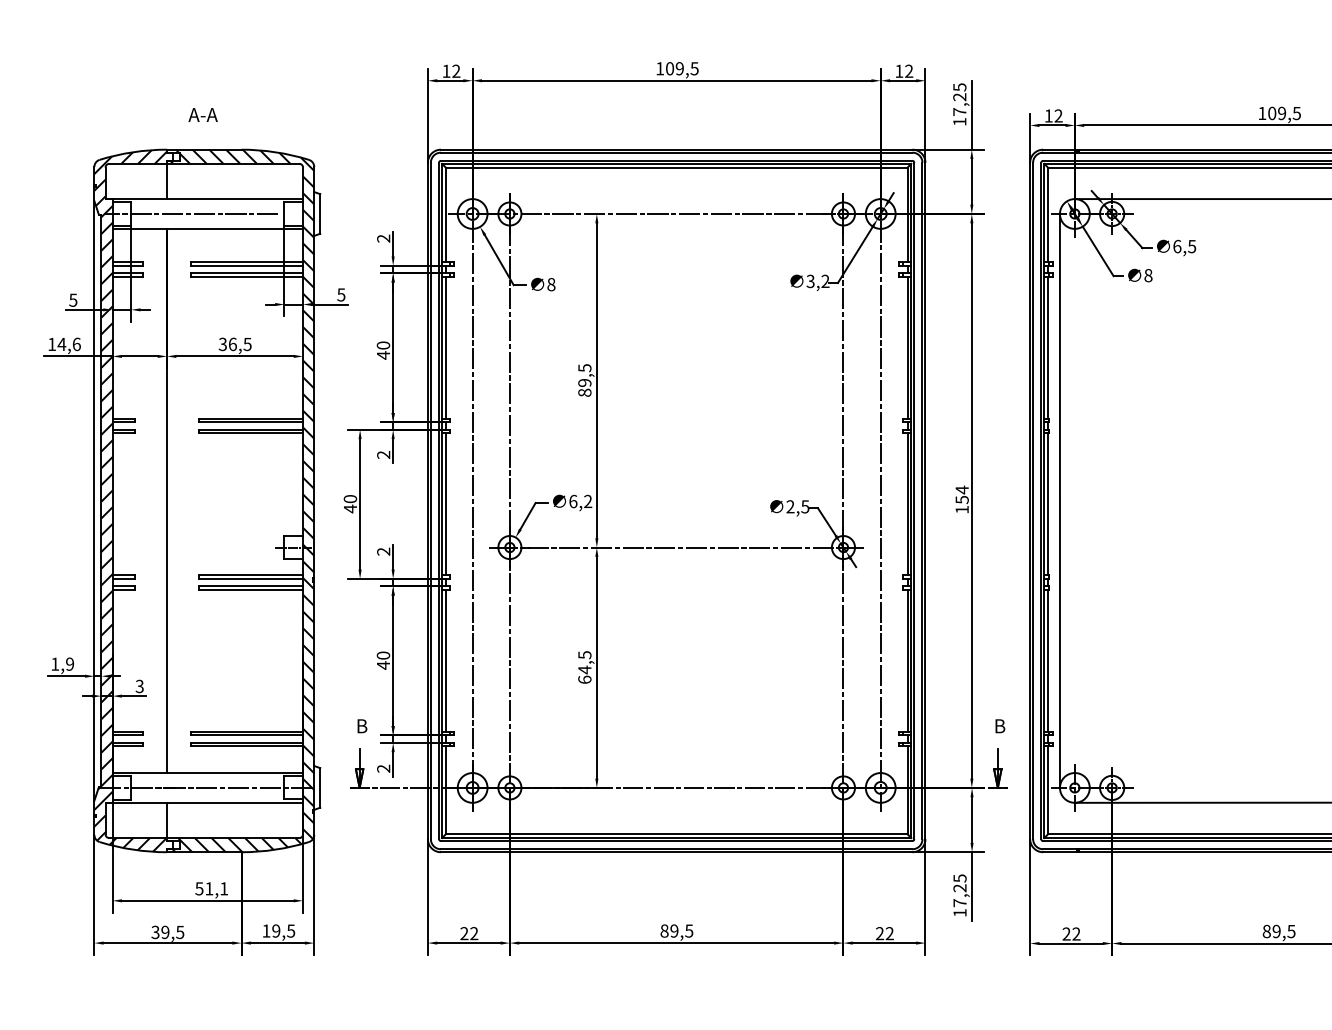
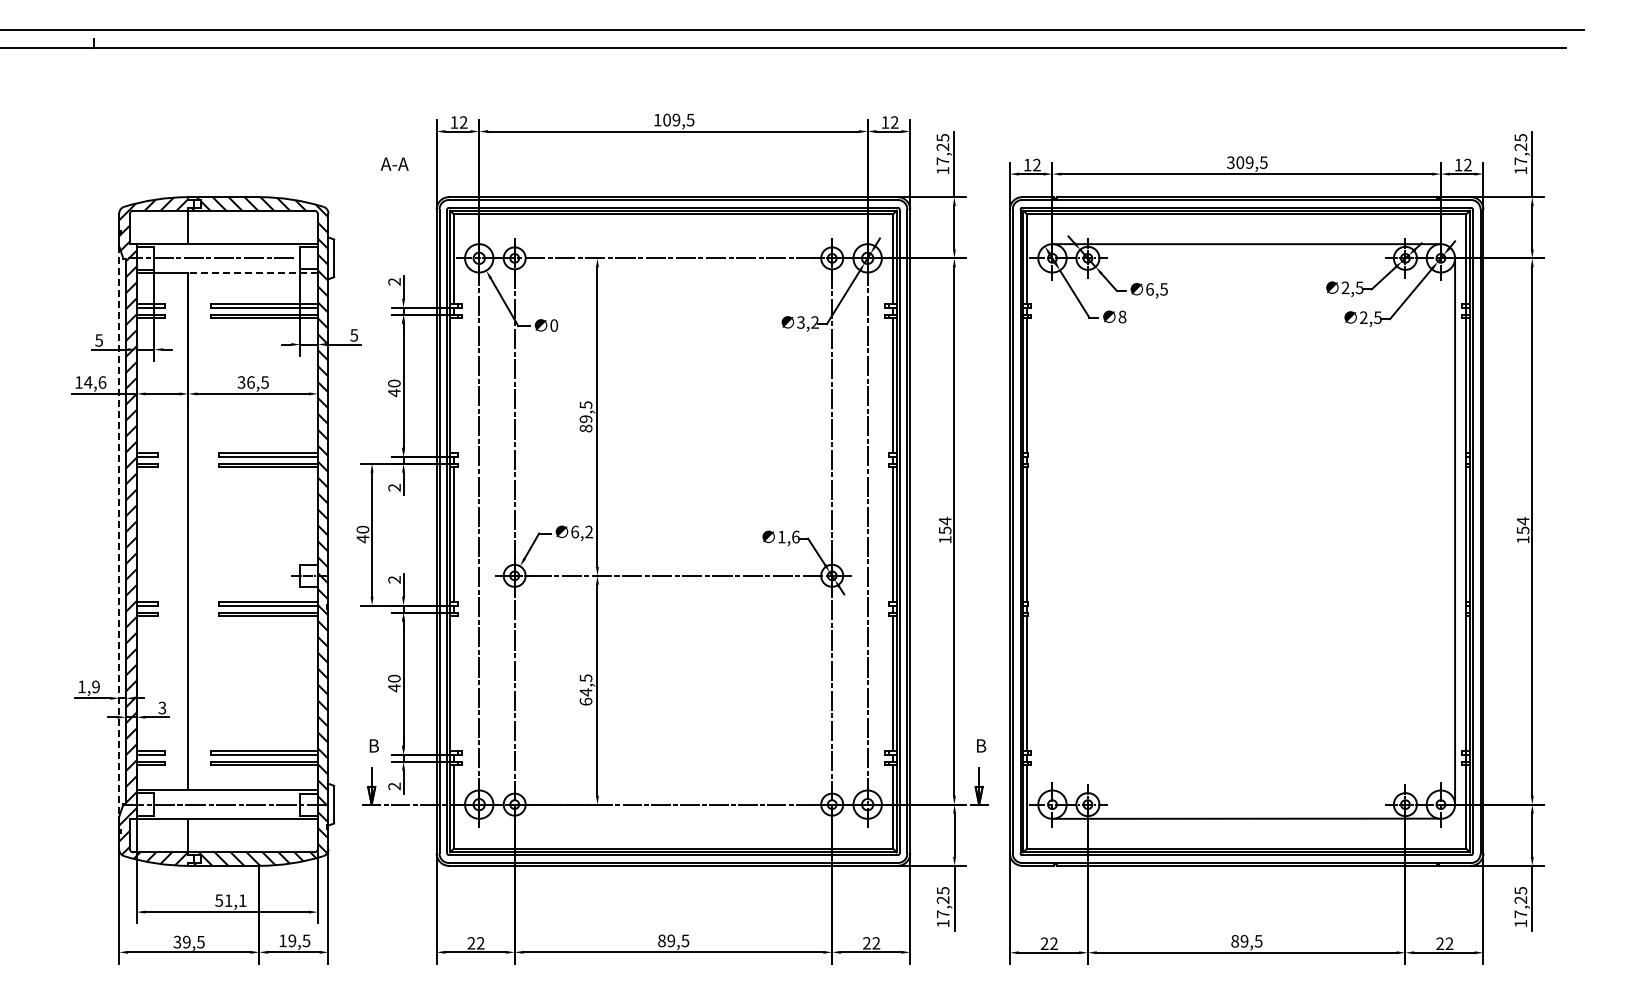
text: (1261, 113) -> (1230, 162), 109,5 -> 309,5
text: (202, 114) -> (394, 163), moved
line: (235, 228) -> (253, 272), solid -> dashed
text: (551, 284) -> (554, 325), 8 -> 0
line: (445, 347) -> (453, 385), removed
line: (1060, 500) -> (1038, 531), removed
line: (94, 502) -> (119, 532), solid -> dashed
text: (797, 506) -> (788, 536), 2,5 -> 1,6
line: (445, 660) -> (453, 683), removed

